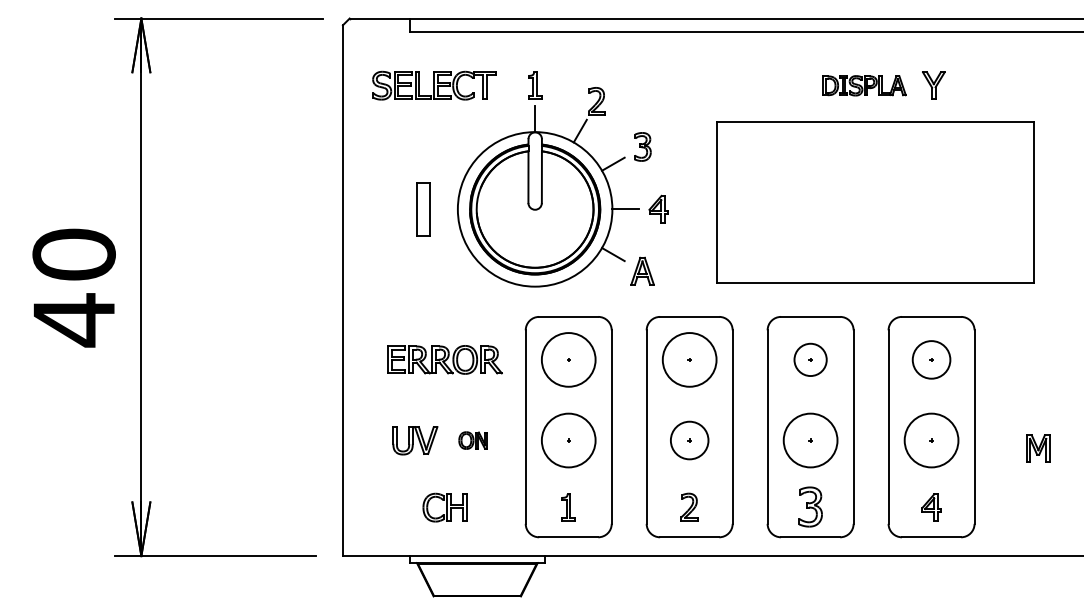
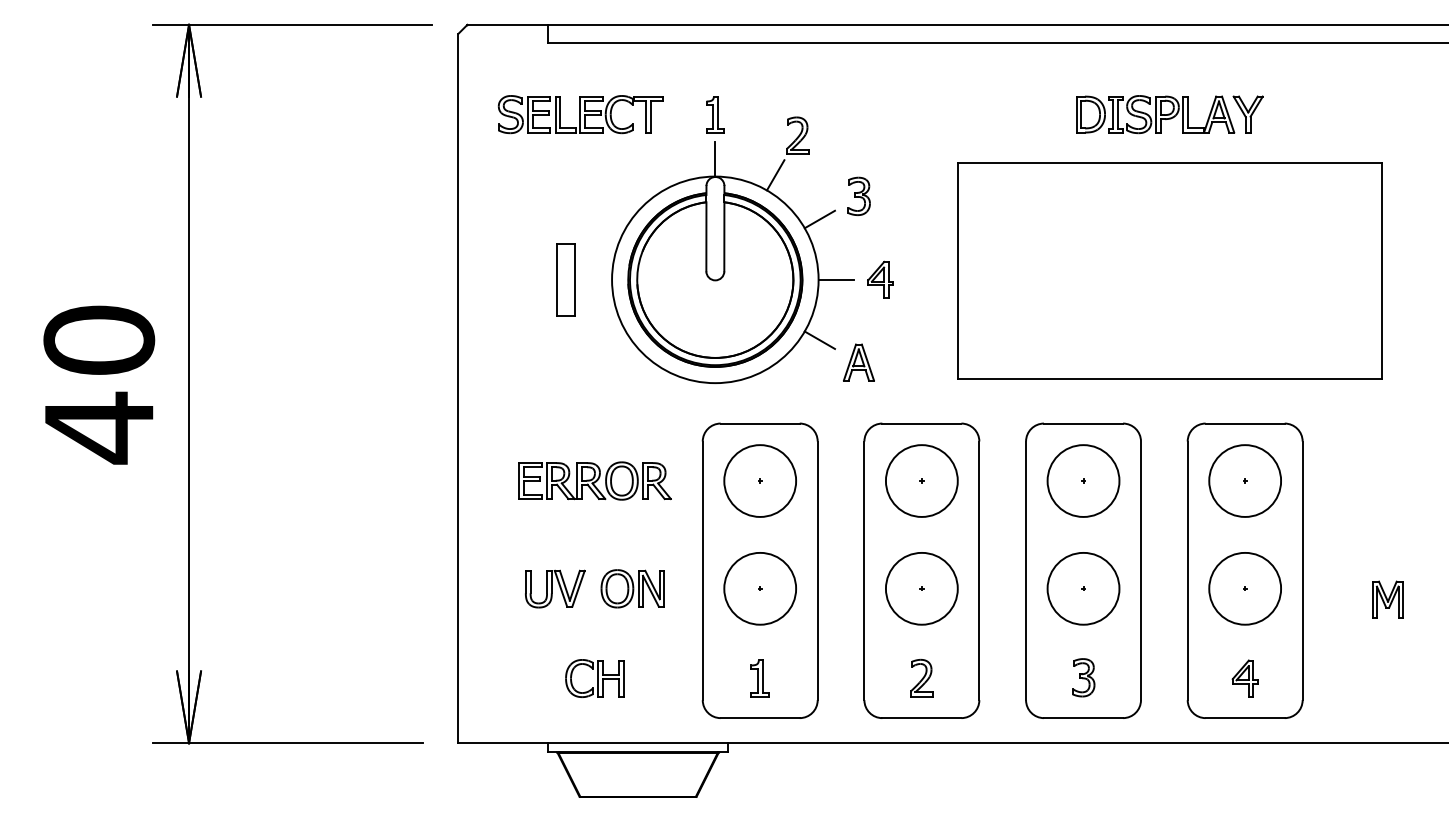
part: (864, 85) -> (1155, 114), size x1.43
circle: (810, 359) -> (1083, 480), size x1.67
circle: (931, 359) -> (1245, 480), size x1.43
part: (473, 440) -> (632, 588), size x1.67
circle: (689, 440) -> (921, 588), size x1.43
part: (810, 506) -> (1083, 677), size x0.71

